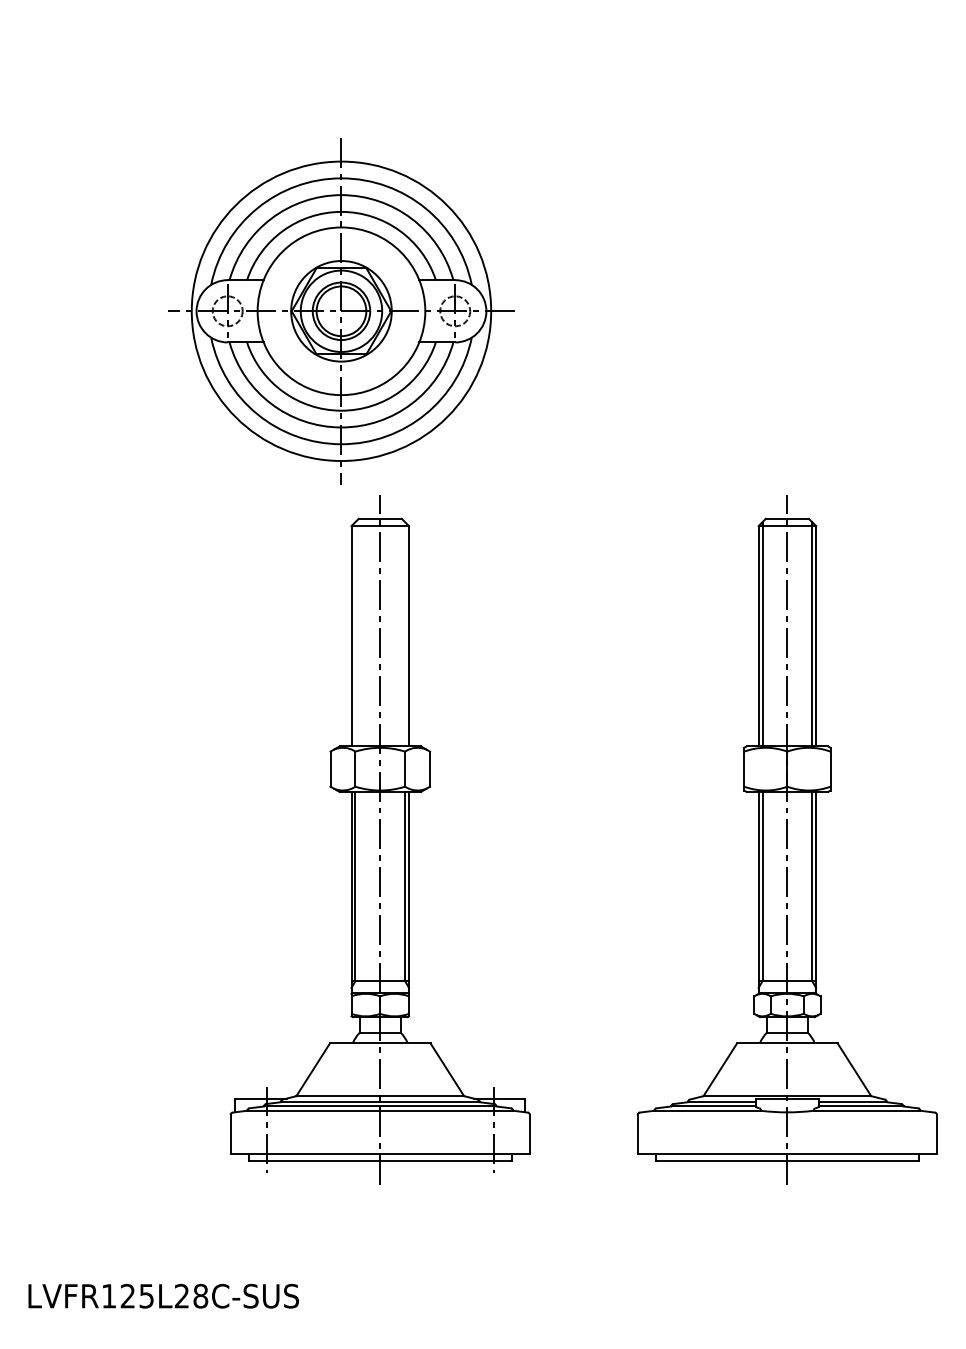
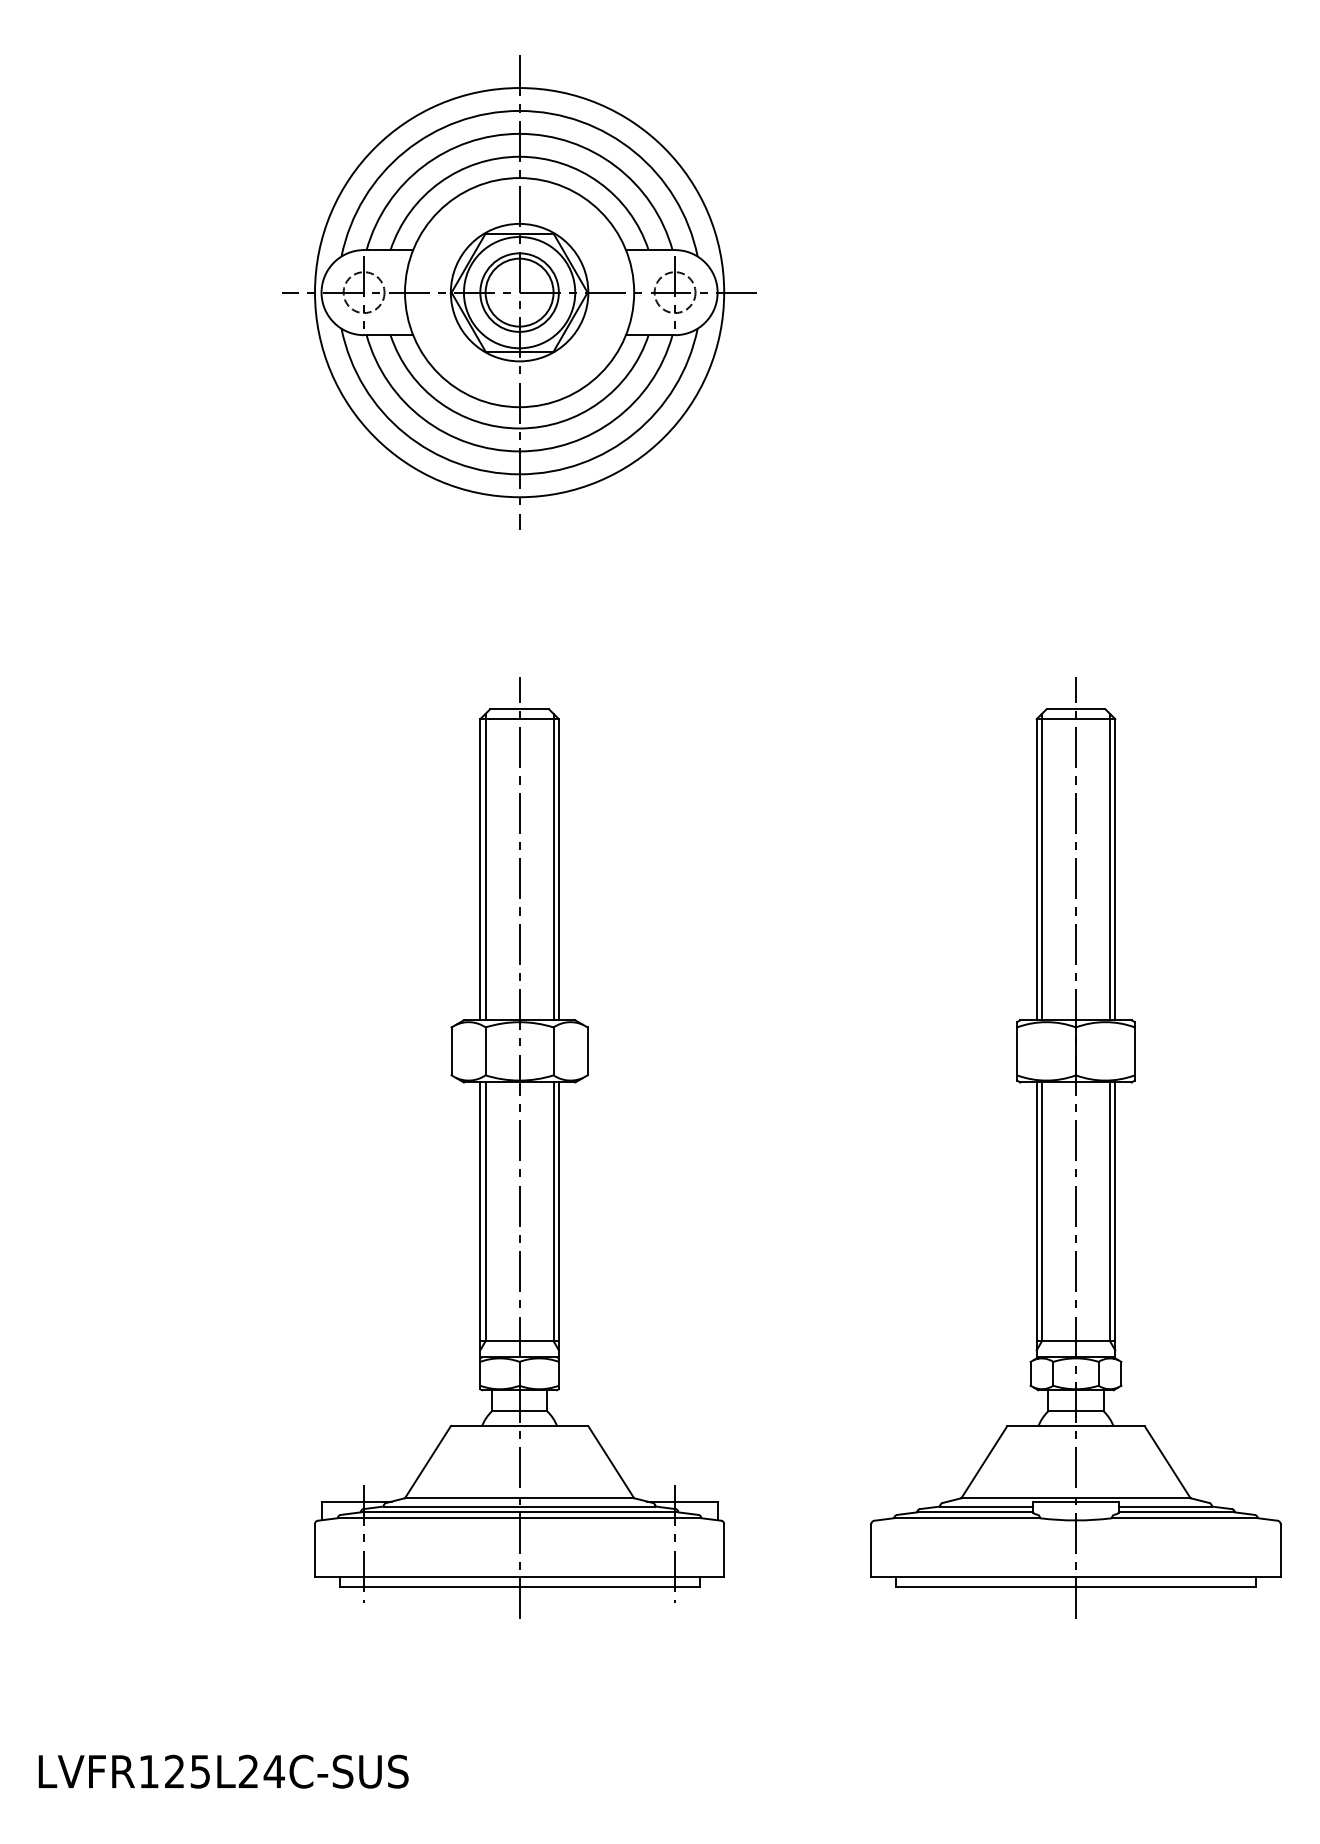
part: (341, 311) -> (519, 292), moved
line: (355, 633) -> (485, 866), added
line: (405, 633) -> (553, 866), added
text: (200, 1296) -> (273, 1771), LVFR125L28C-SUS -> LVFR125L24C-SUS

